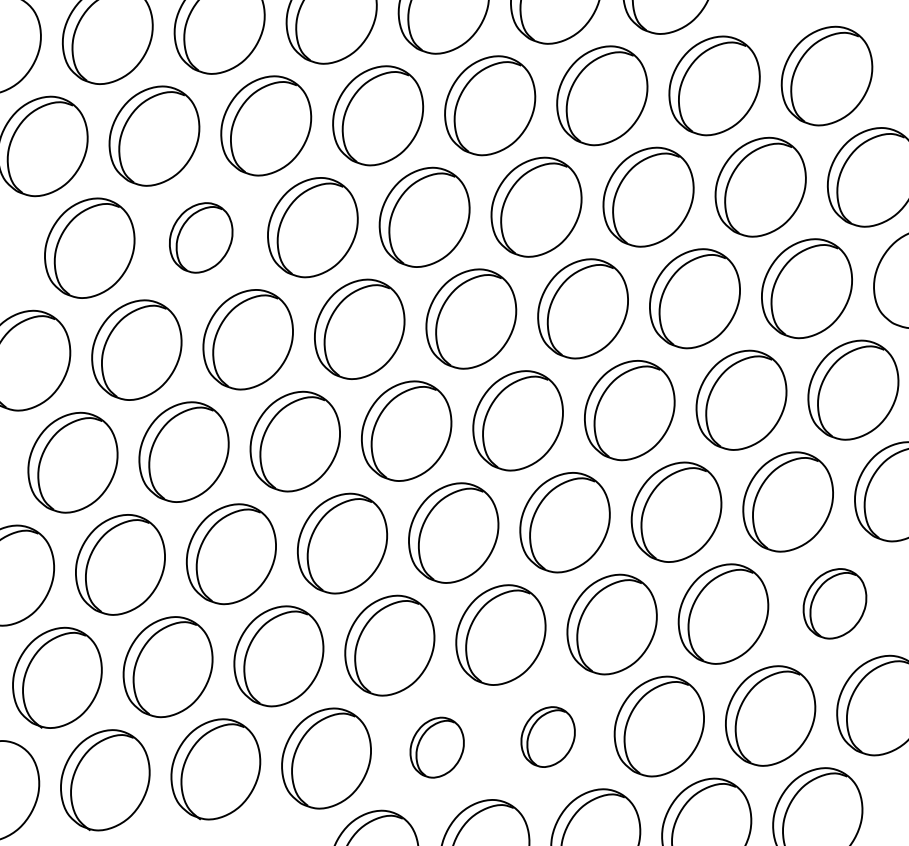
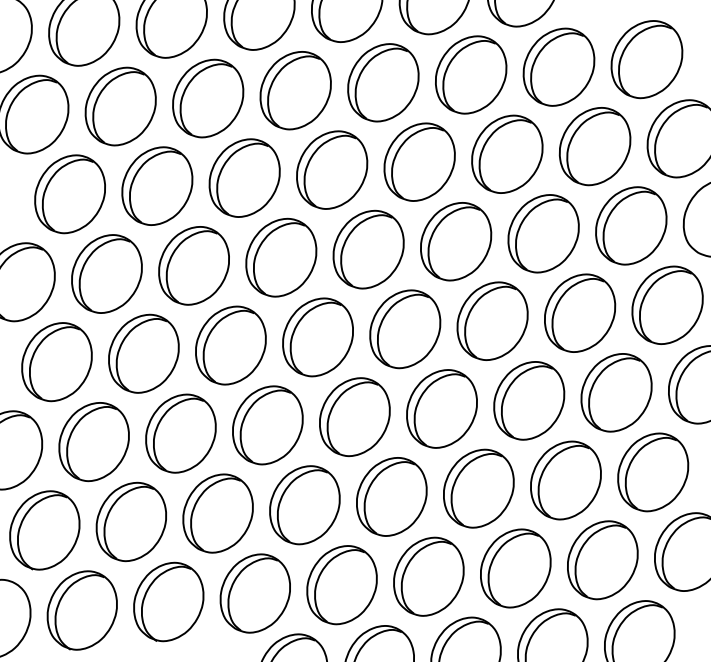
part: (200, 237) -> (156, 185), size x1.43
part: (834, 603) -> (652, 472), size x1.43
part: (547, 736) -> (428, 576), size x1.67
part: (436, 747) -> (341, 584), size x1.67

